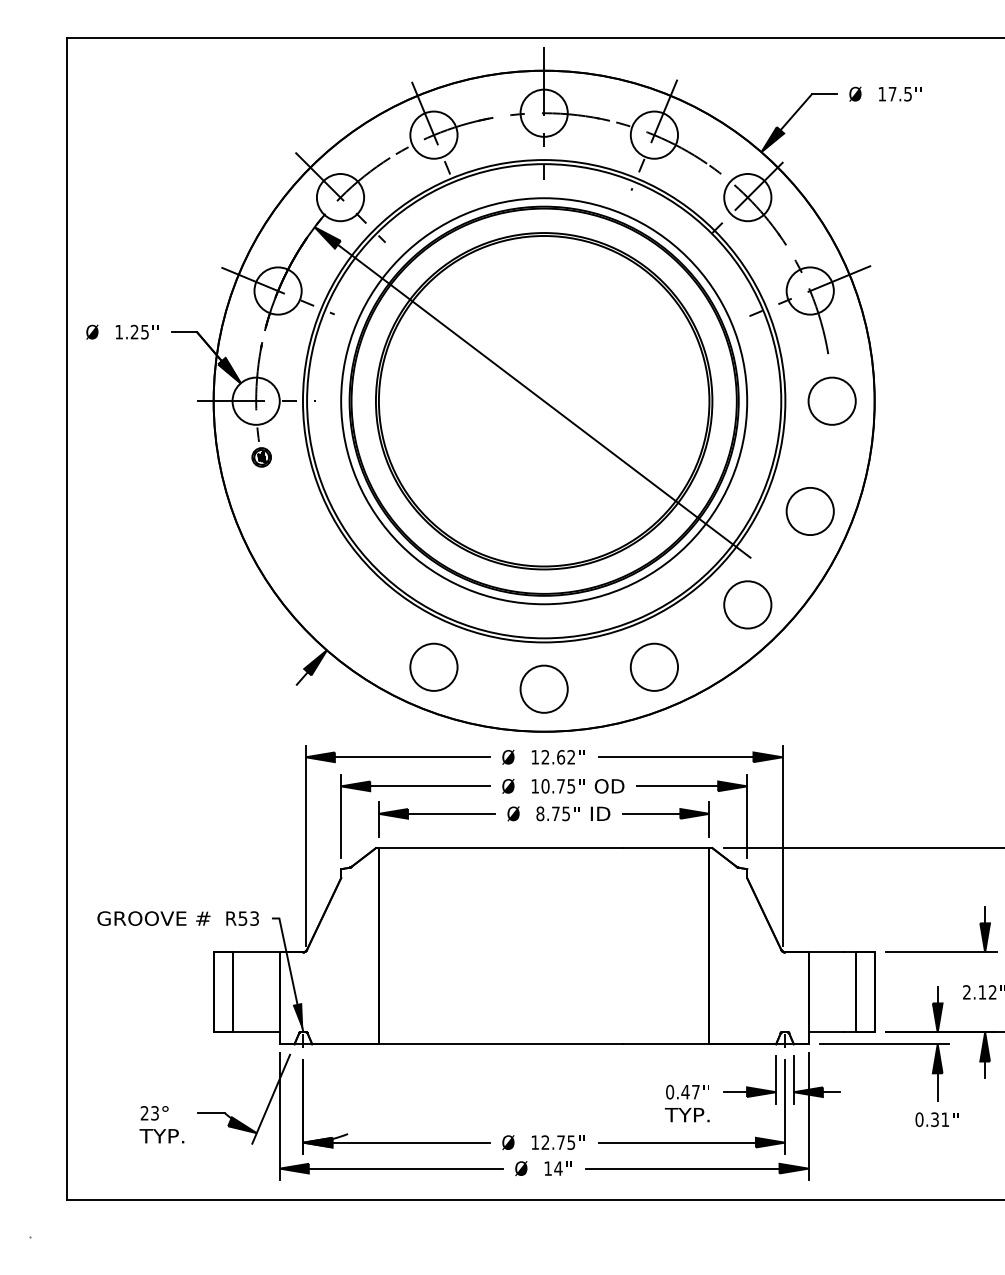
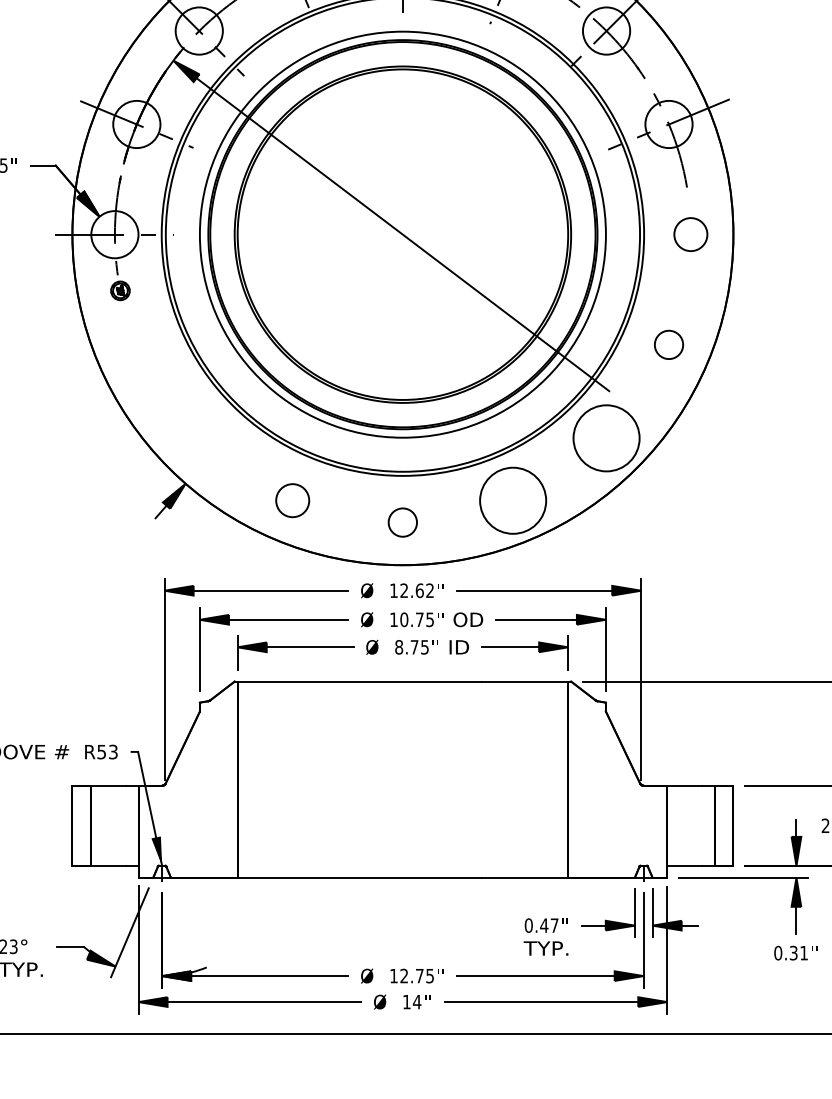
circle: (831, 400) -> (690, 233), size x0.7
circle: (809, 511) -> (668, 344), size x0.6
circle: (747, 604) -> (606, 437), size x1.4
circle: (433, 666) -> (292, 499), size x0.7
circle: (654, 666) -> (513, 499), size x1.4
circle: (543, 688) -> (402, 521), size x0.6

